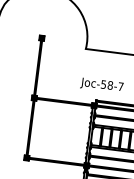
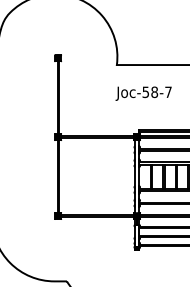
text: (101, 85) -> (143, 93), moved

